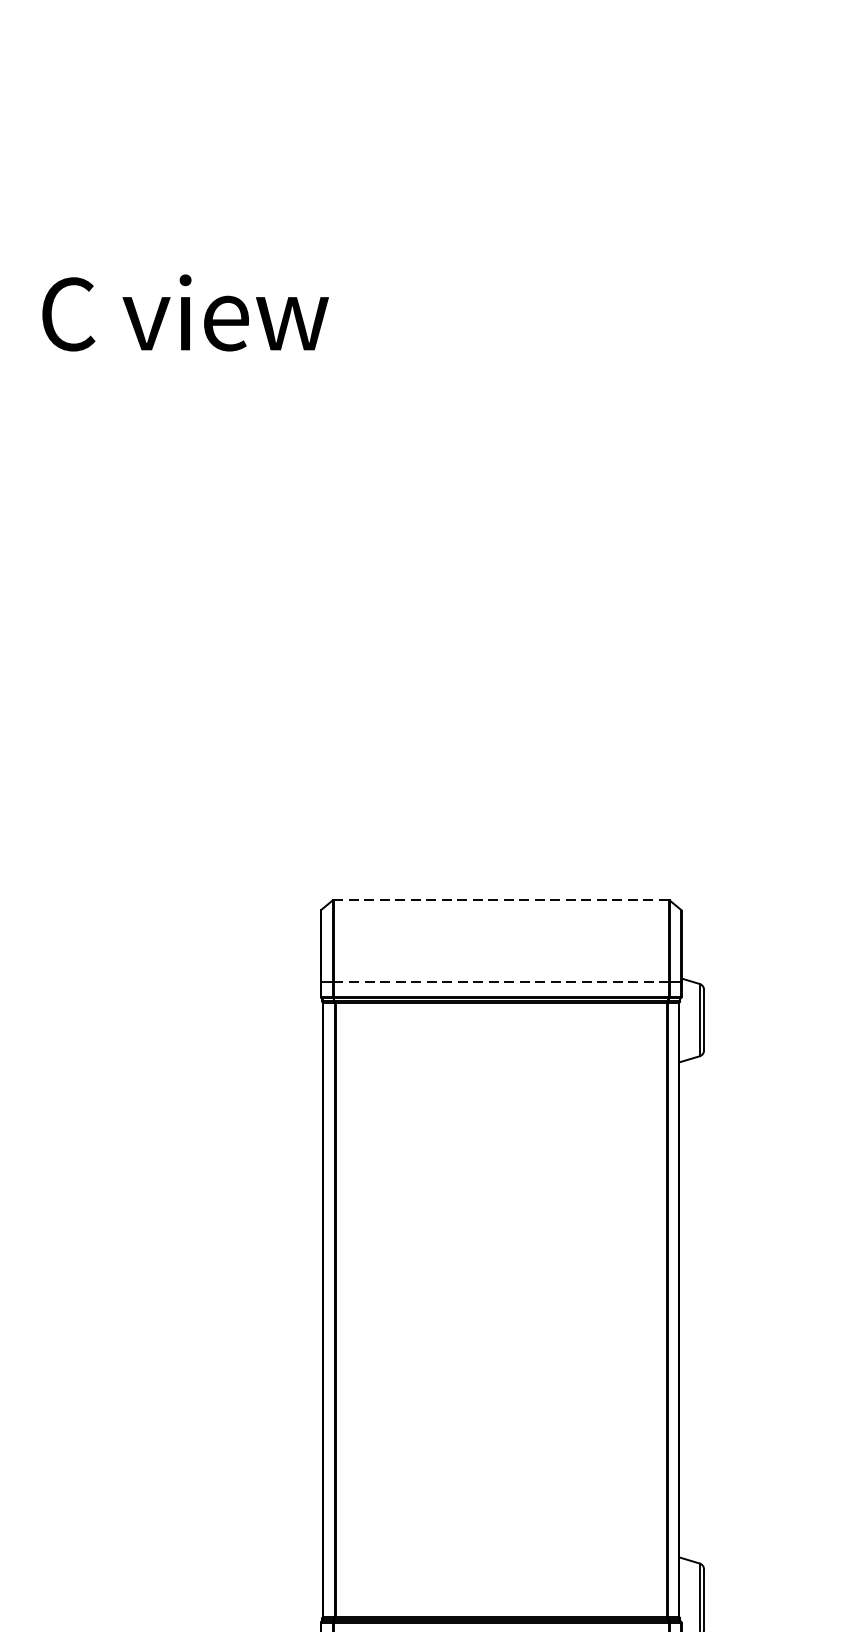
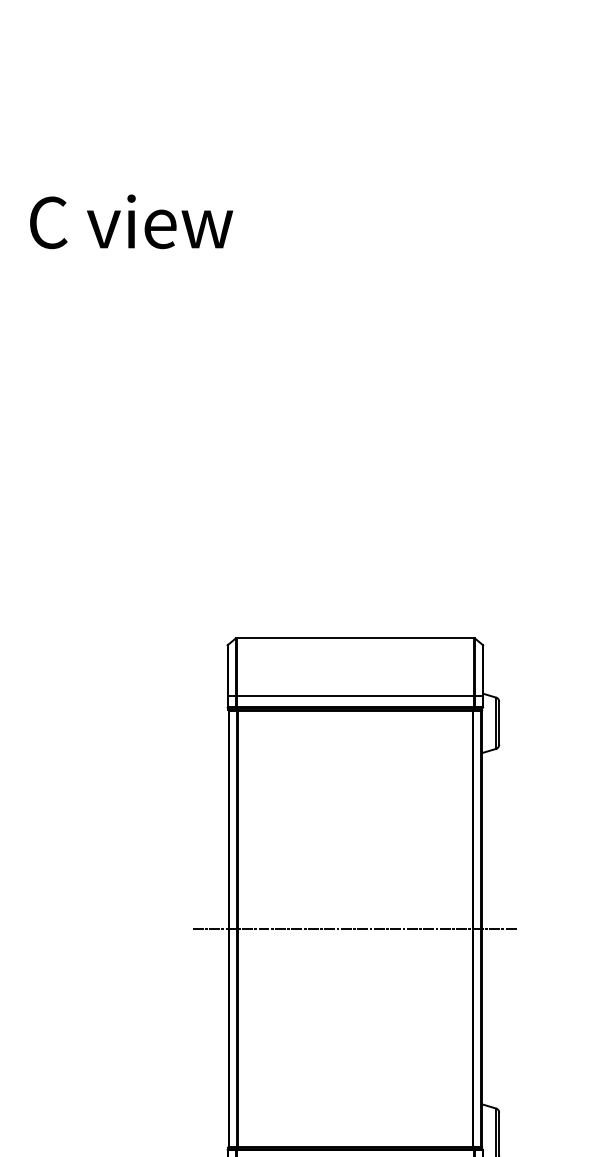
line: (501, 900) -> (355, 638), dashed -> solid
line: (501, 982) -> (355, 696), dashed -> solid
line: (501, 1309) -> (355, 928), added

